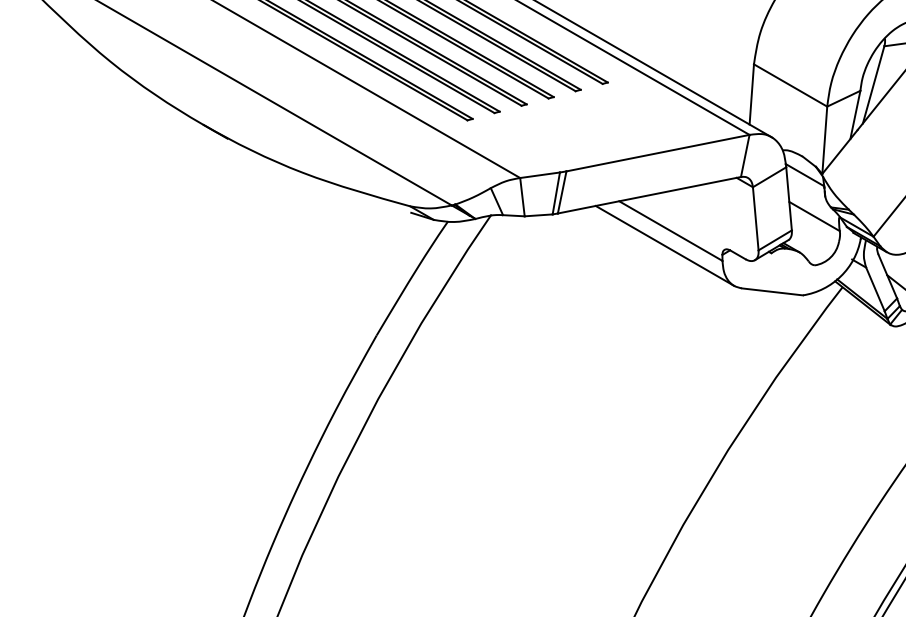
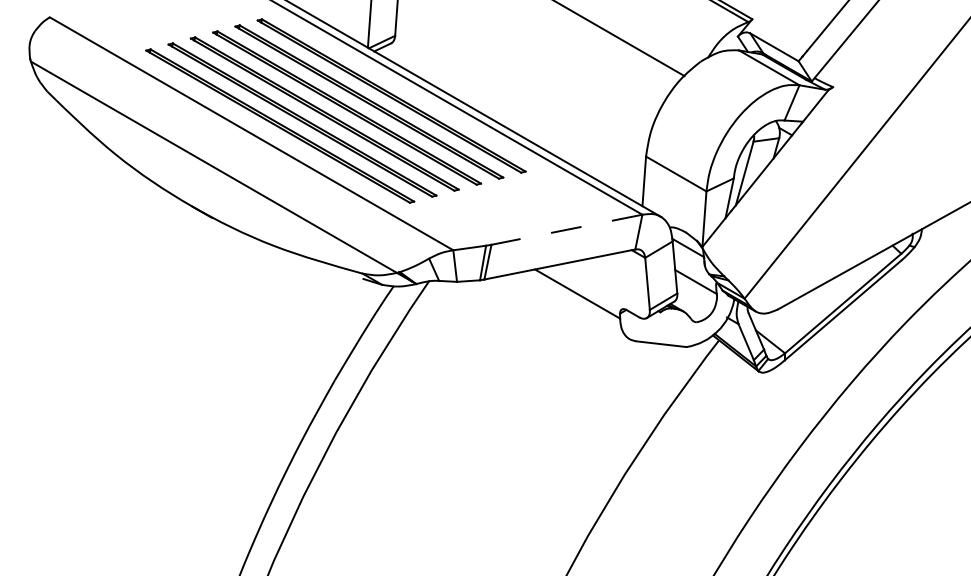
line: (657, 152) -> (566, 229), solid -> dashed
line: (664, 246) -> (572, 306), removed

